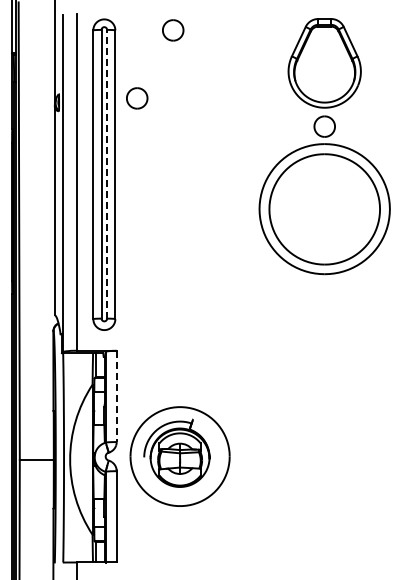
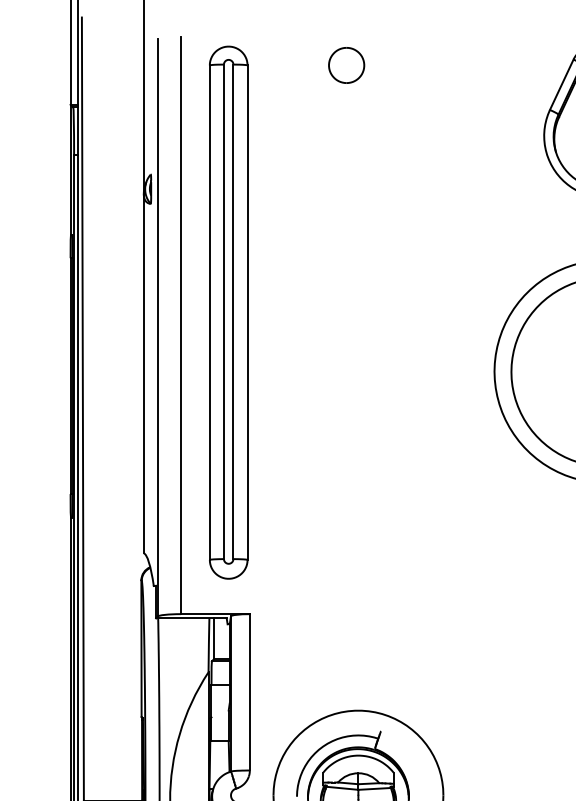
part: (137, 98) -> (285, 182), removed
line: (107, 173) -> (234, 310), dashed -> solid
line: (116, 396) -> (249, 692), dashed -> solid

